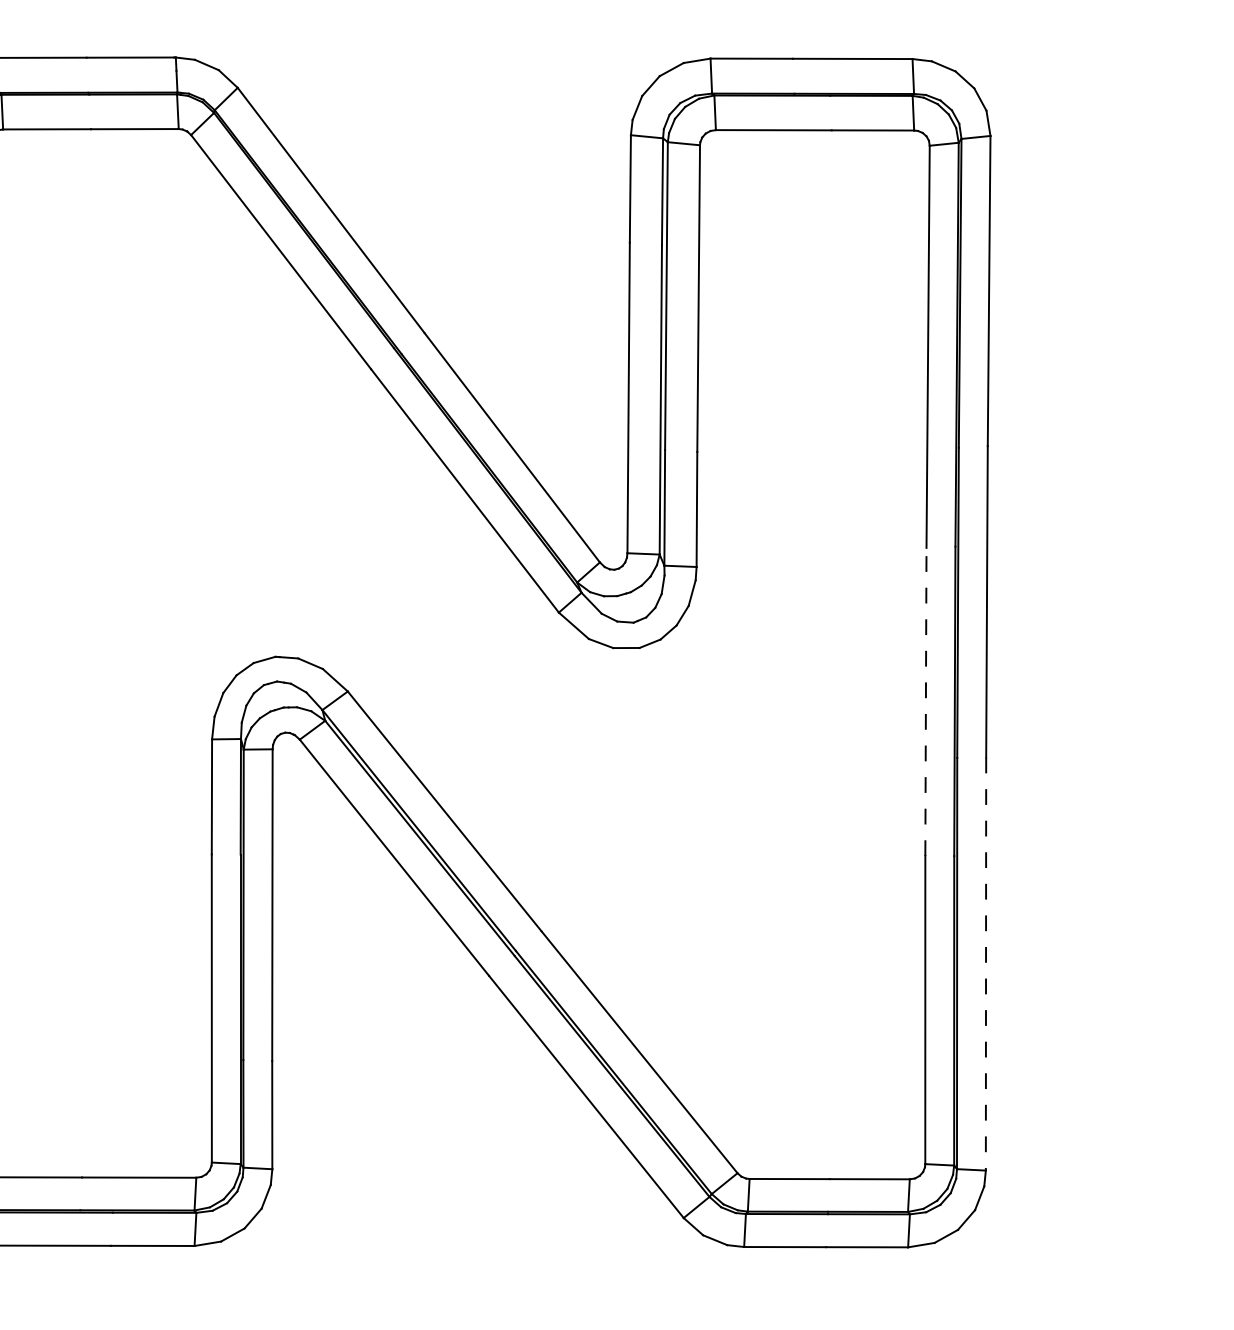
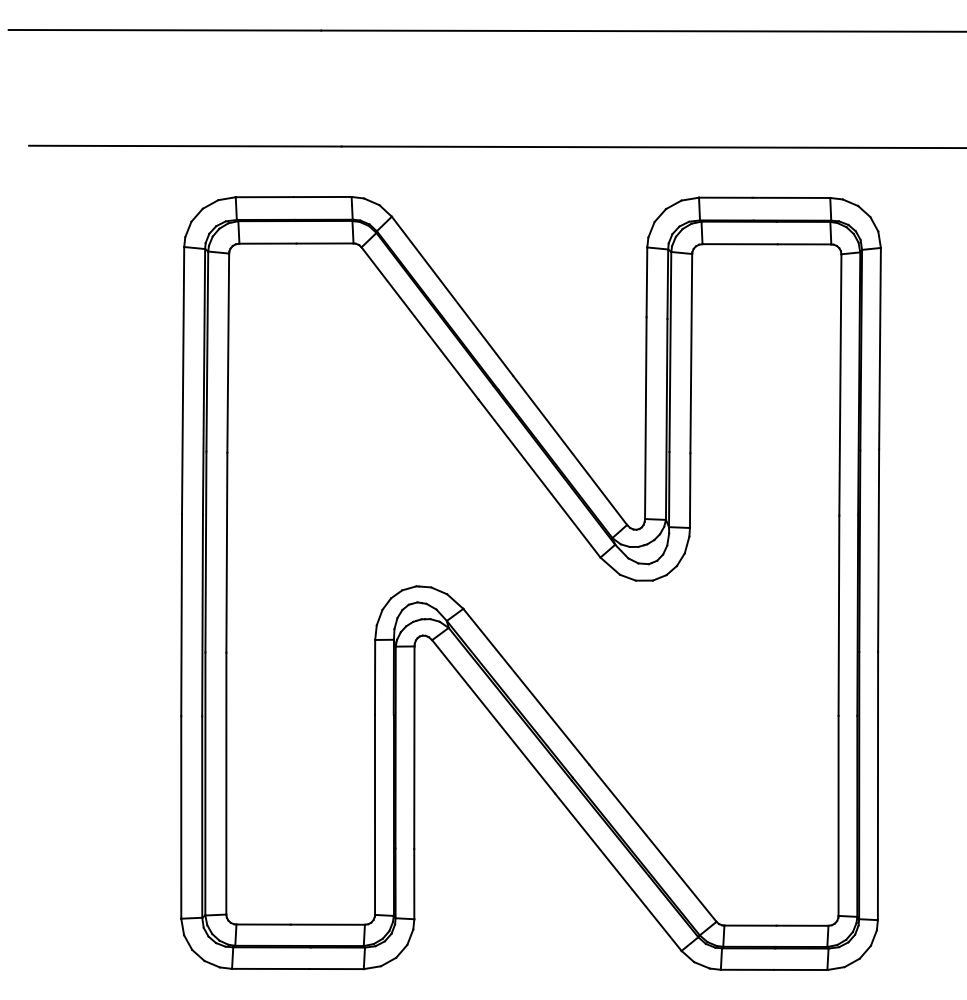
line: (925, 701) -> (838, 615), dashed -> solid
line: (986, 964) -> (878, 786), dashed -> solid

